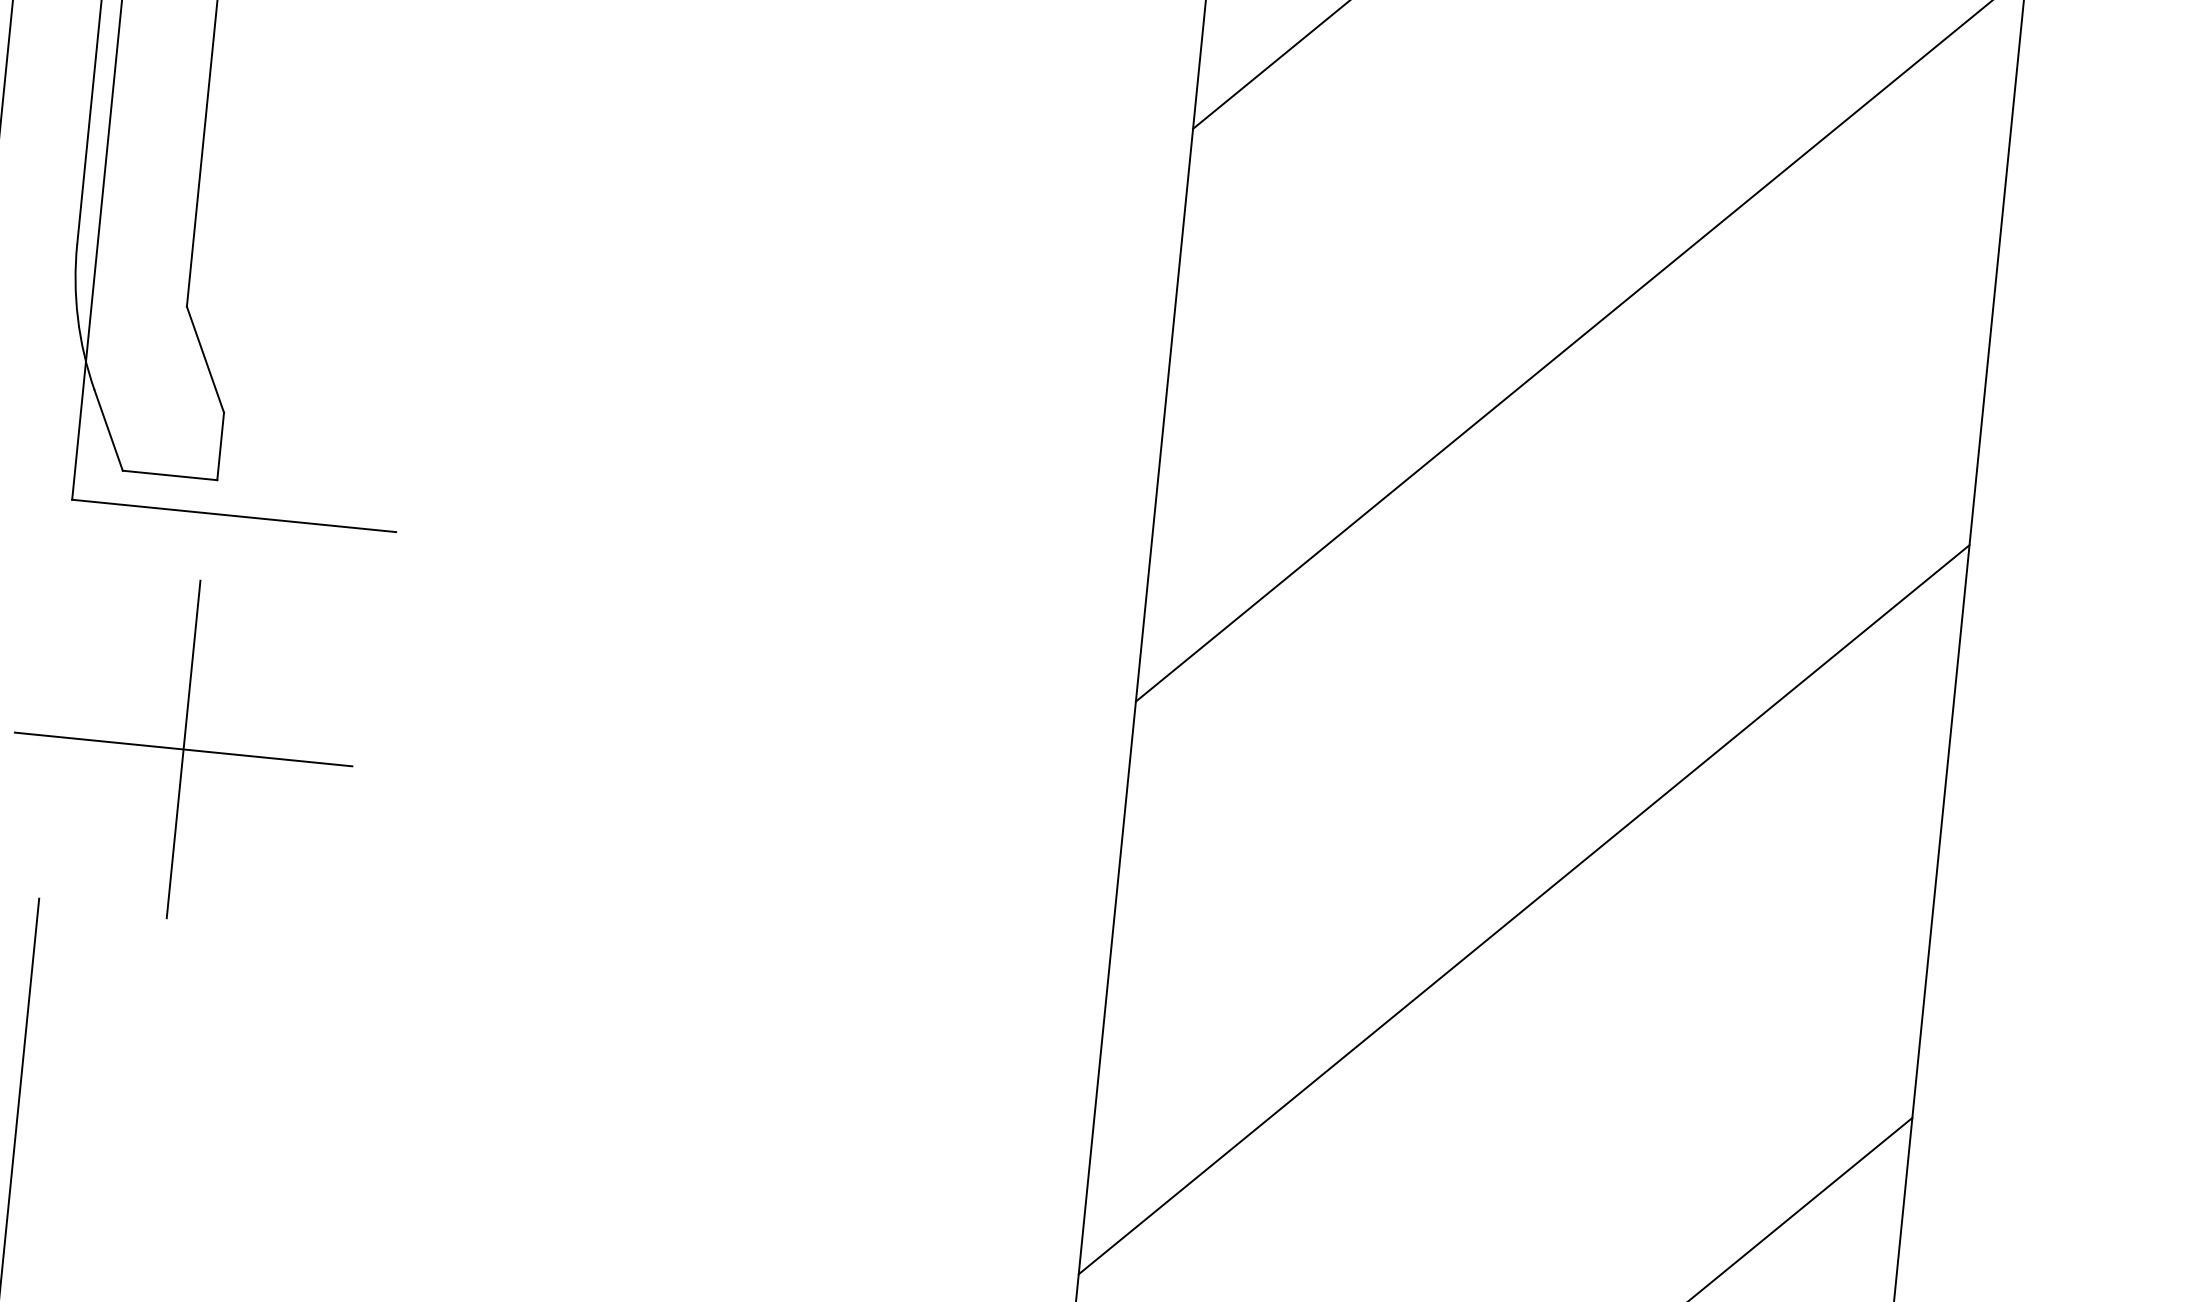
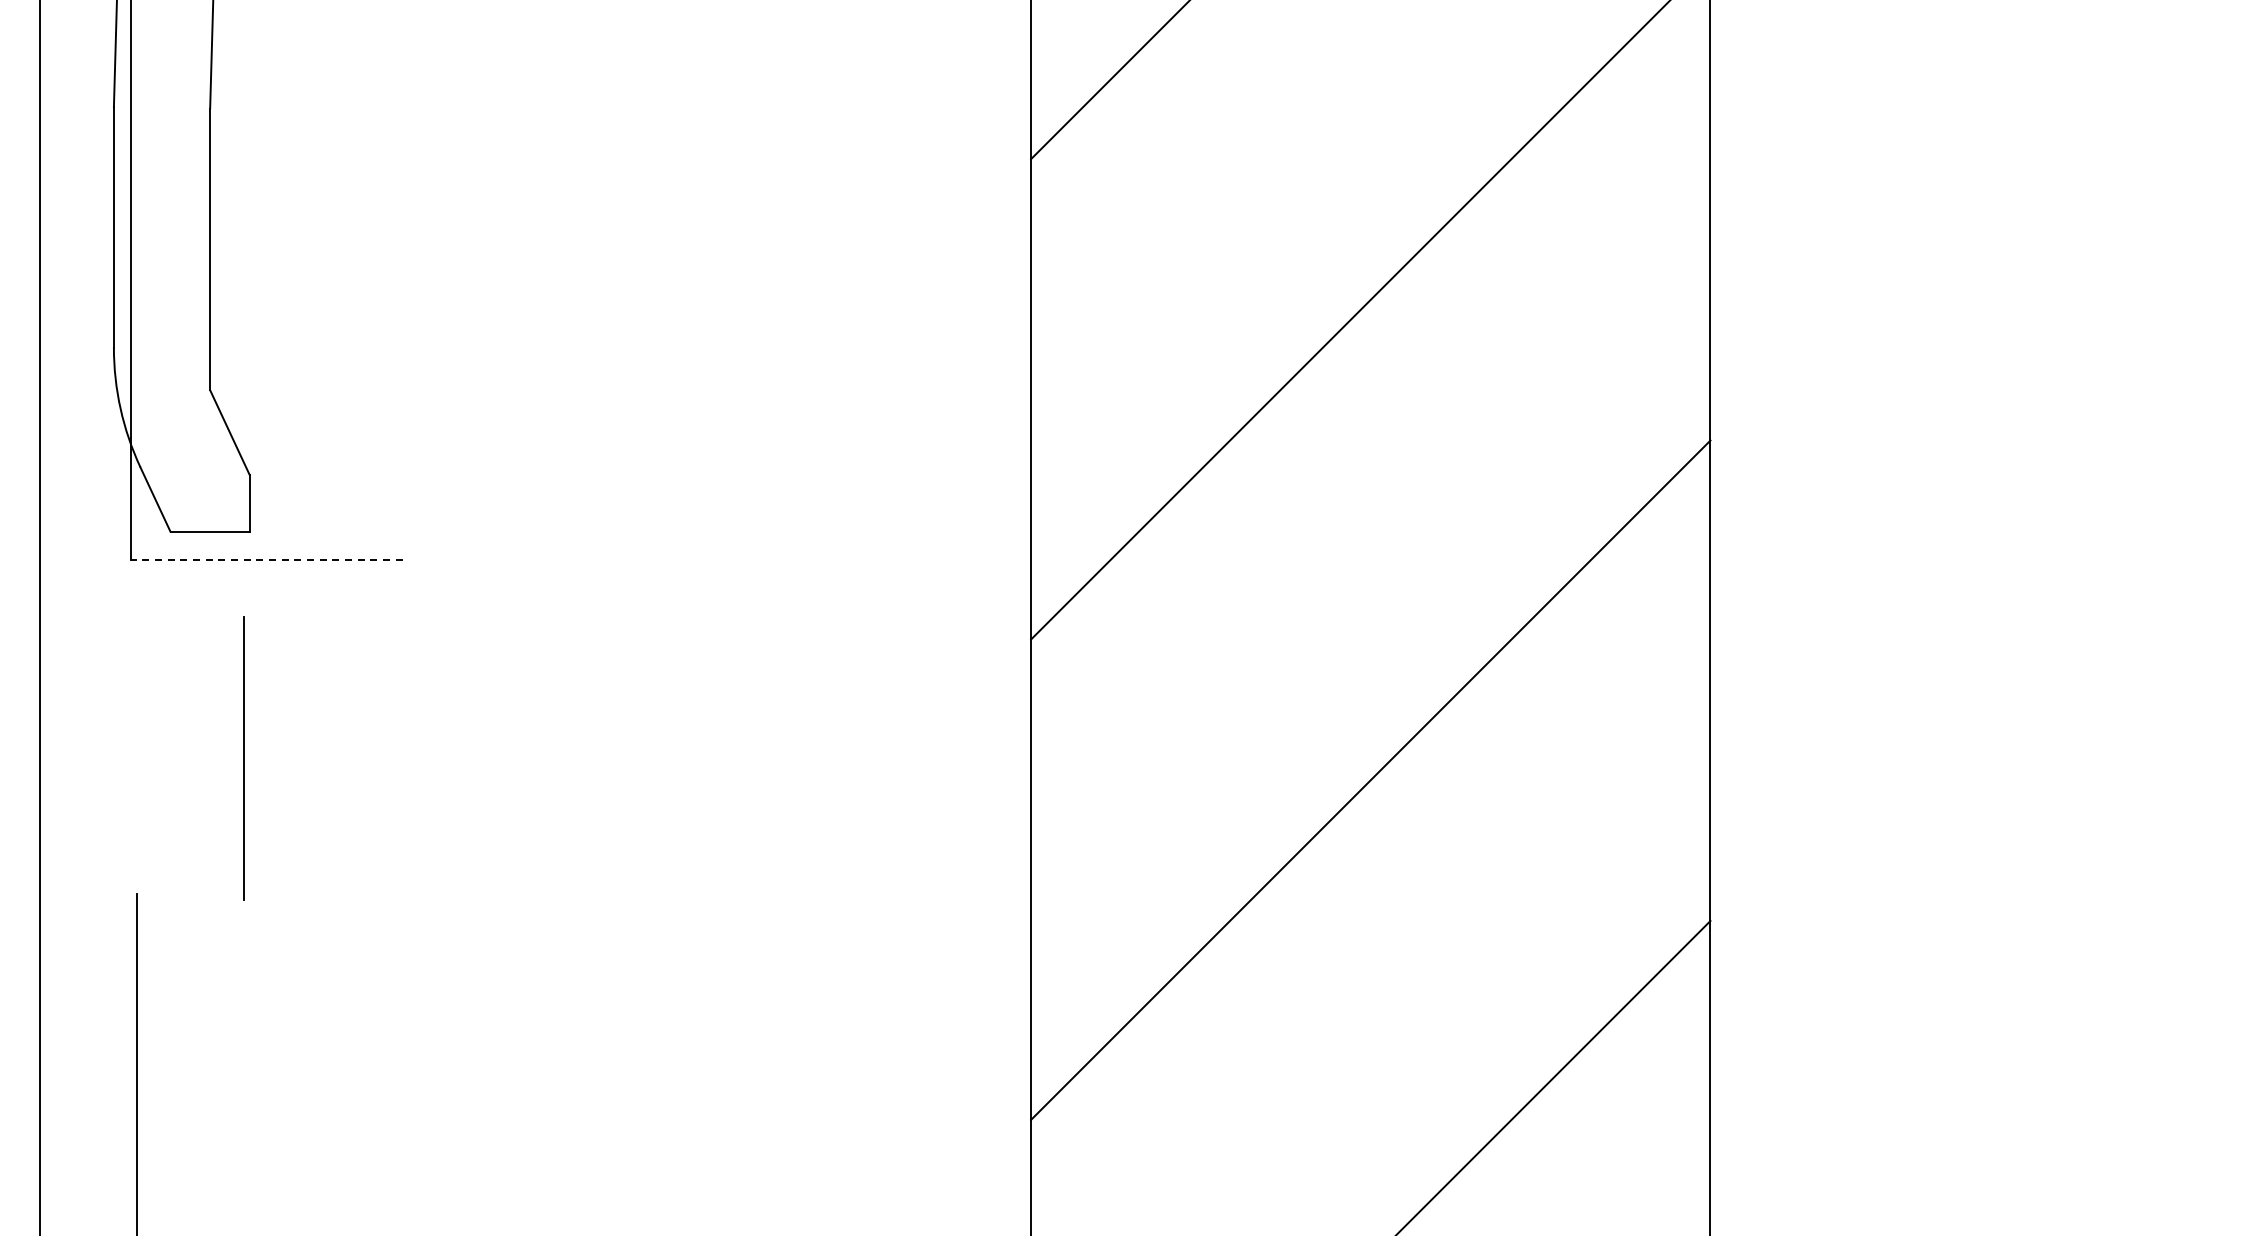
line: (233, 516) -> (266, 560), solid -> dashed
line: (182, 749) -> (243, 758), removed

